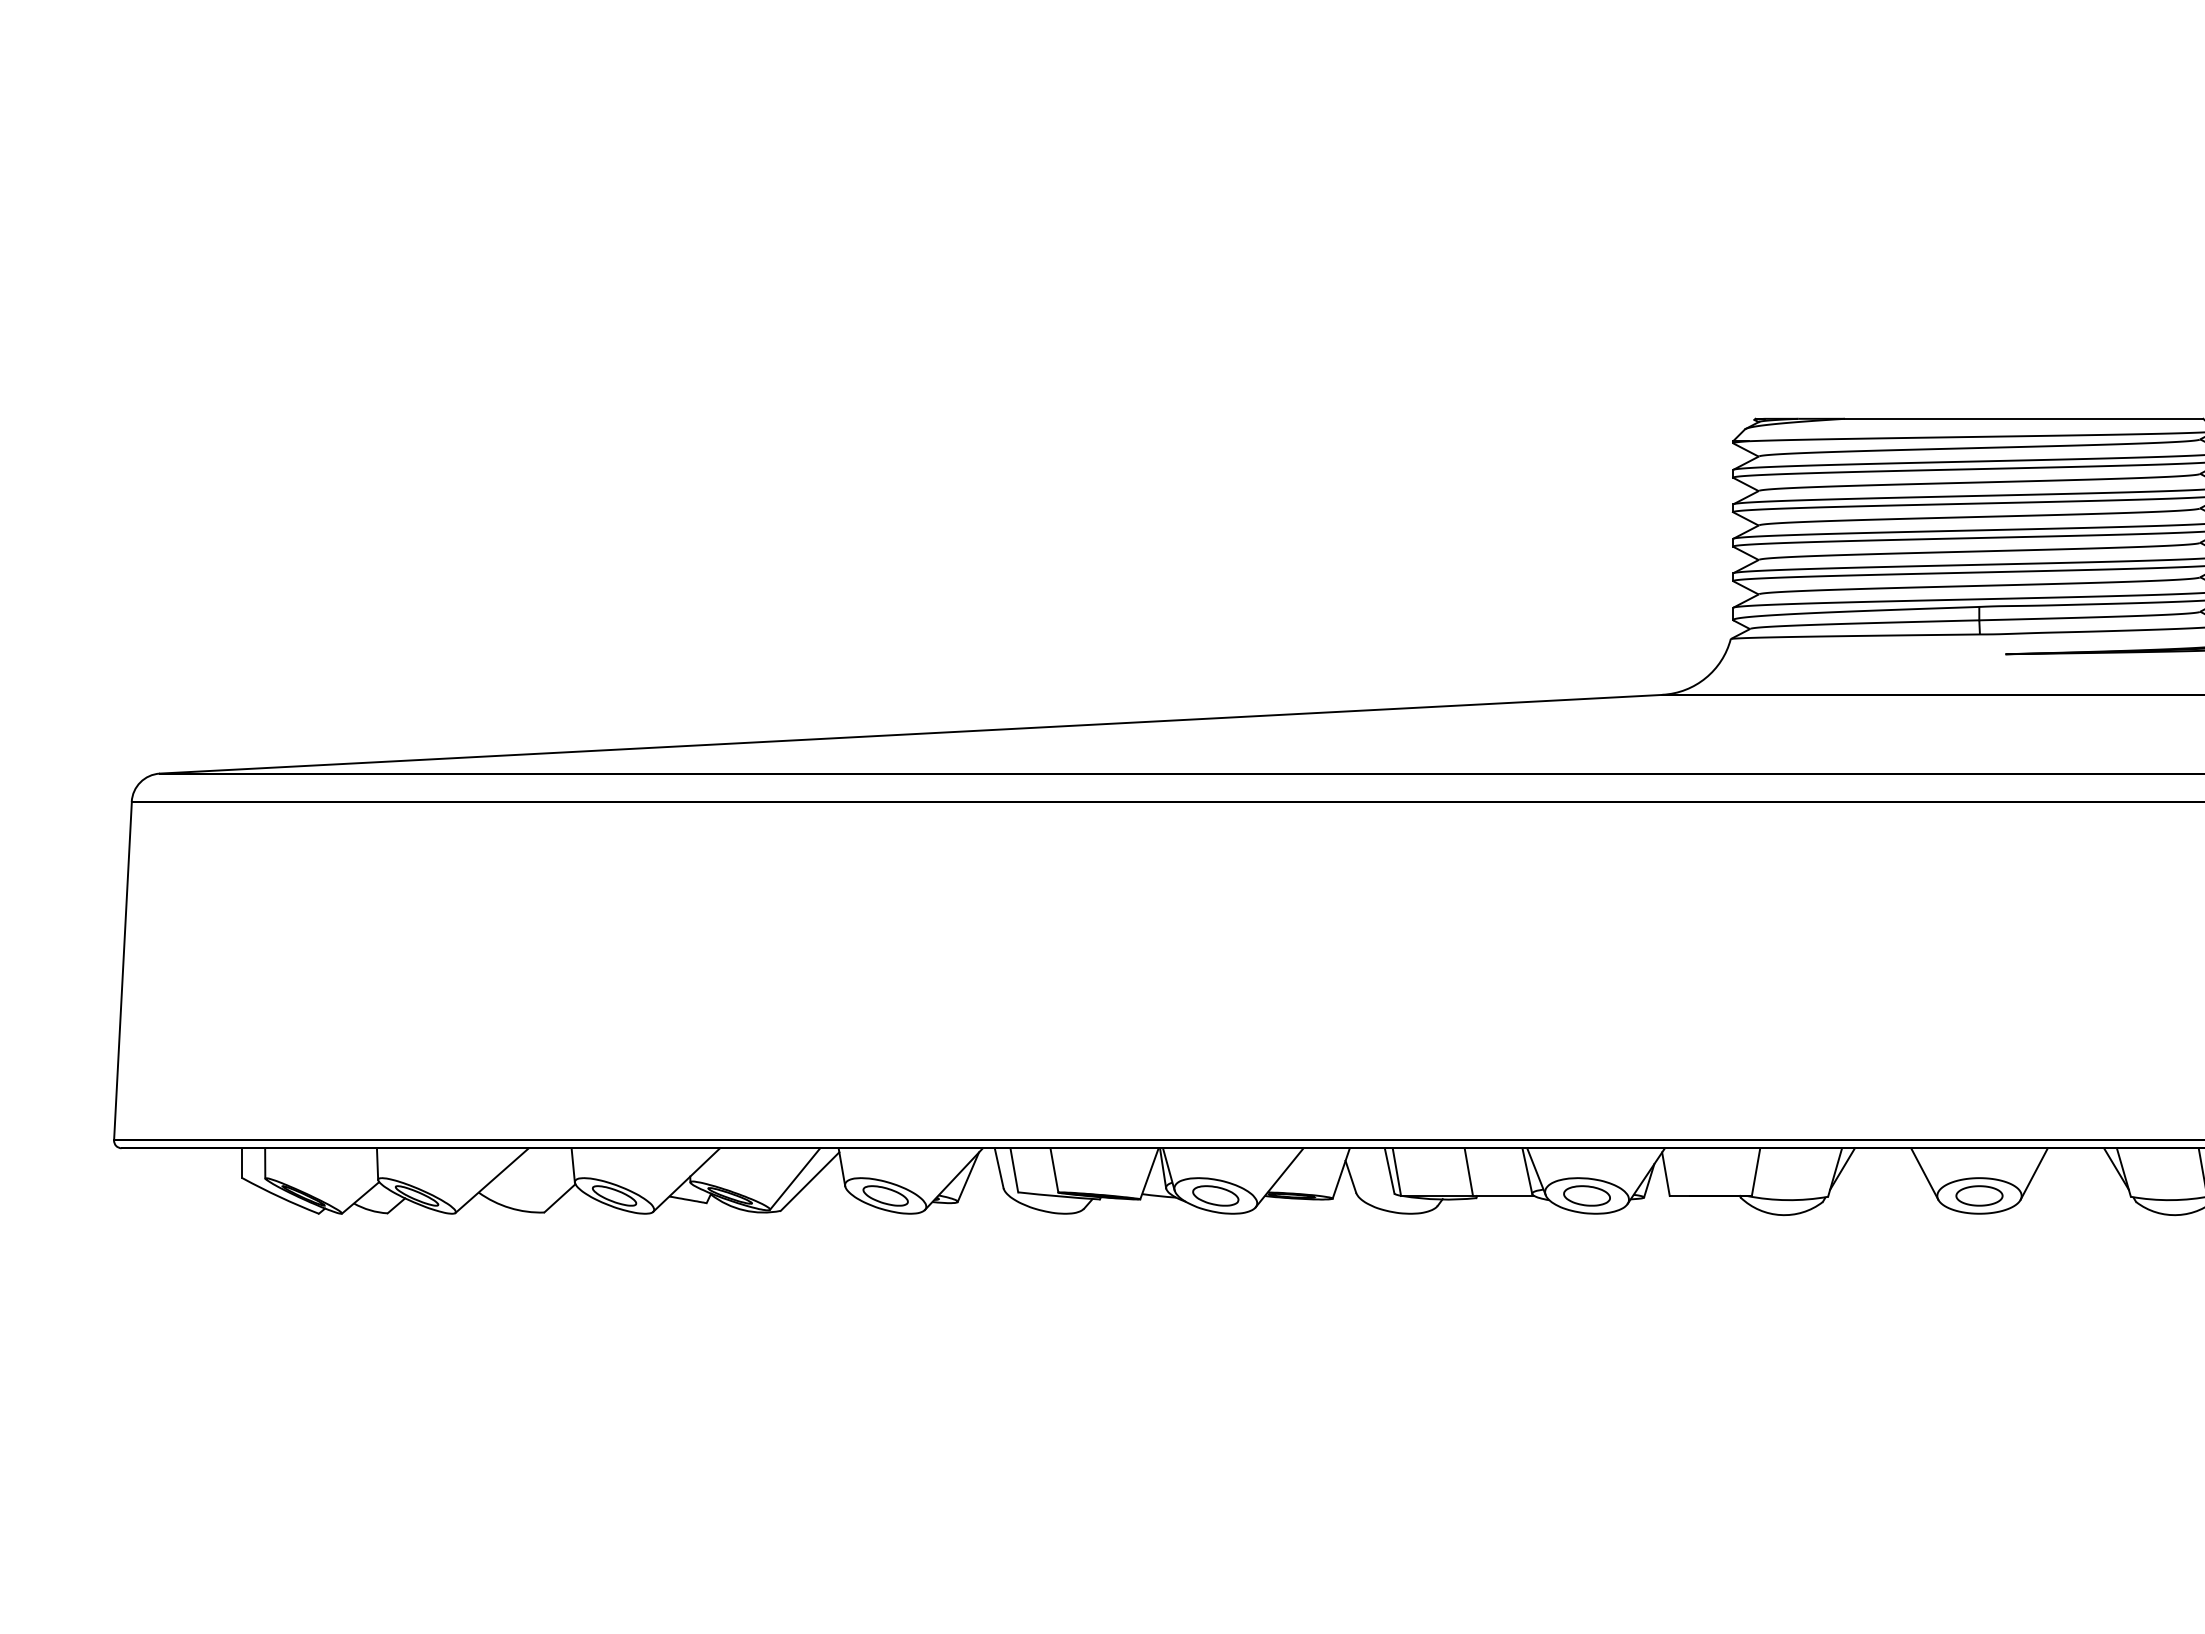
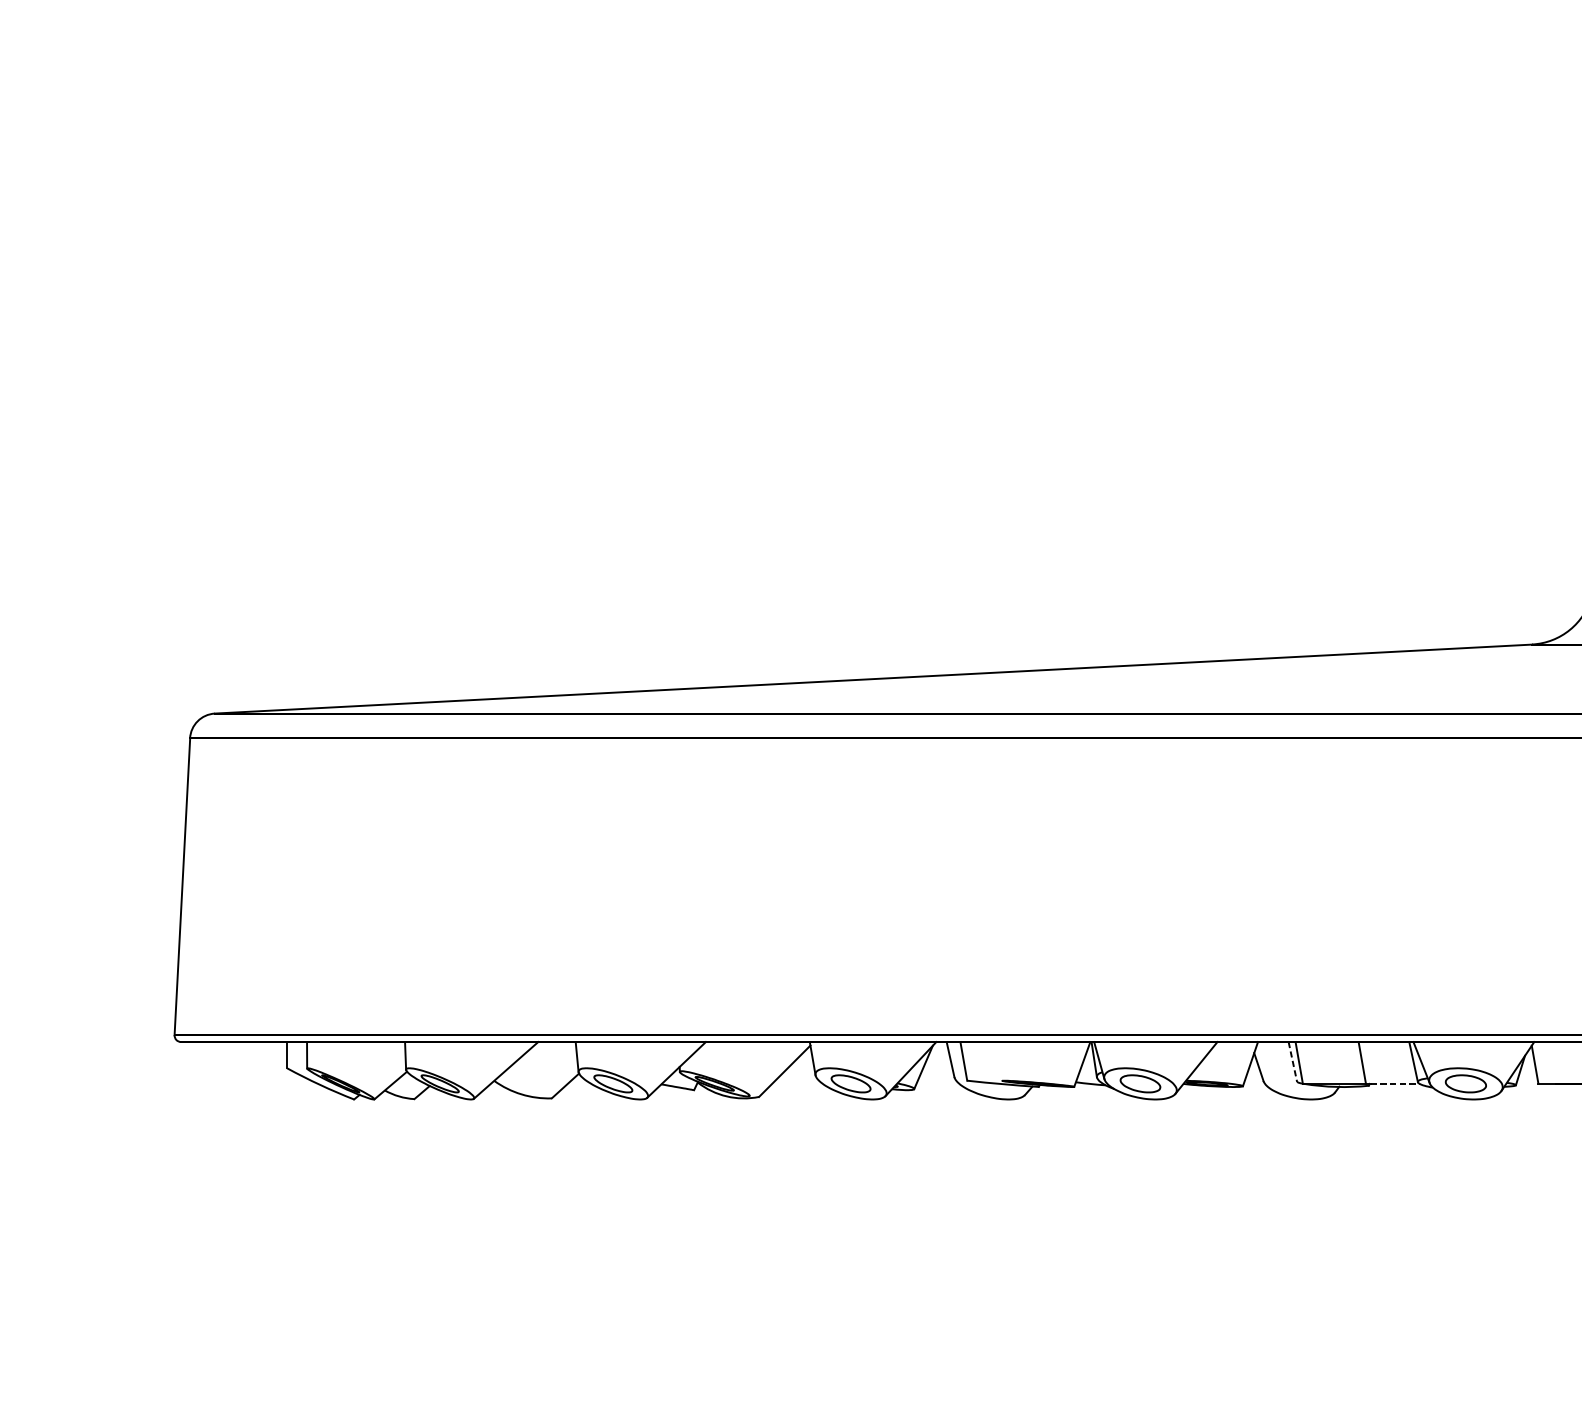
line: (1054, 1170) -> (999, 1061), removed
line: (1389, 1171) -> (1292, 1062), solid -> dashed
line: (794, 1178) -> (771, 1068), removed
line: (1506, 1196) -> (1395, 1084), solid -> dashed

